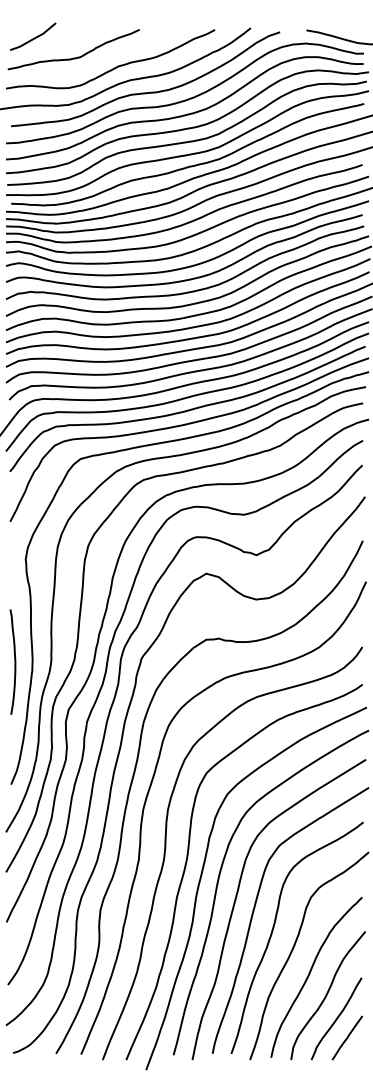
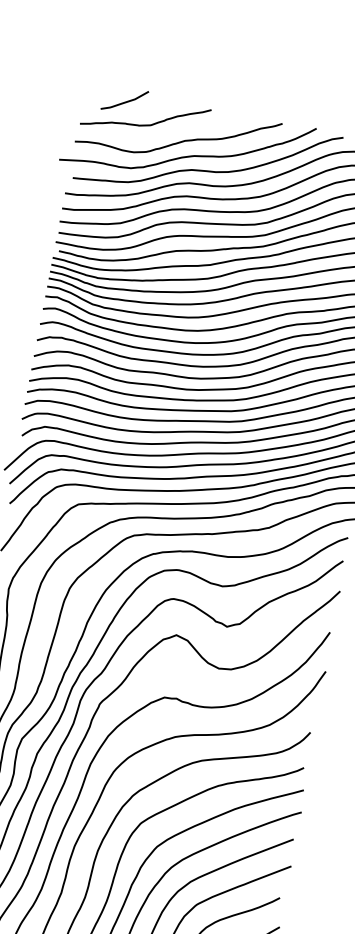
curve: (34, 37) -> (125, 101), moved

